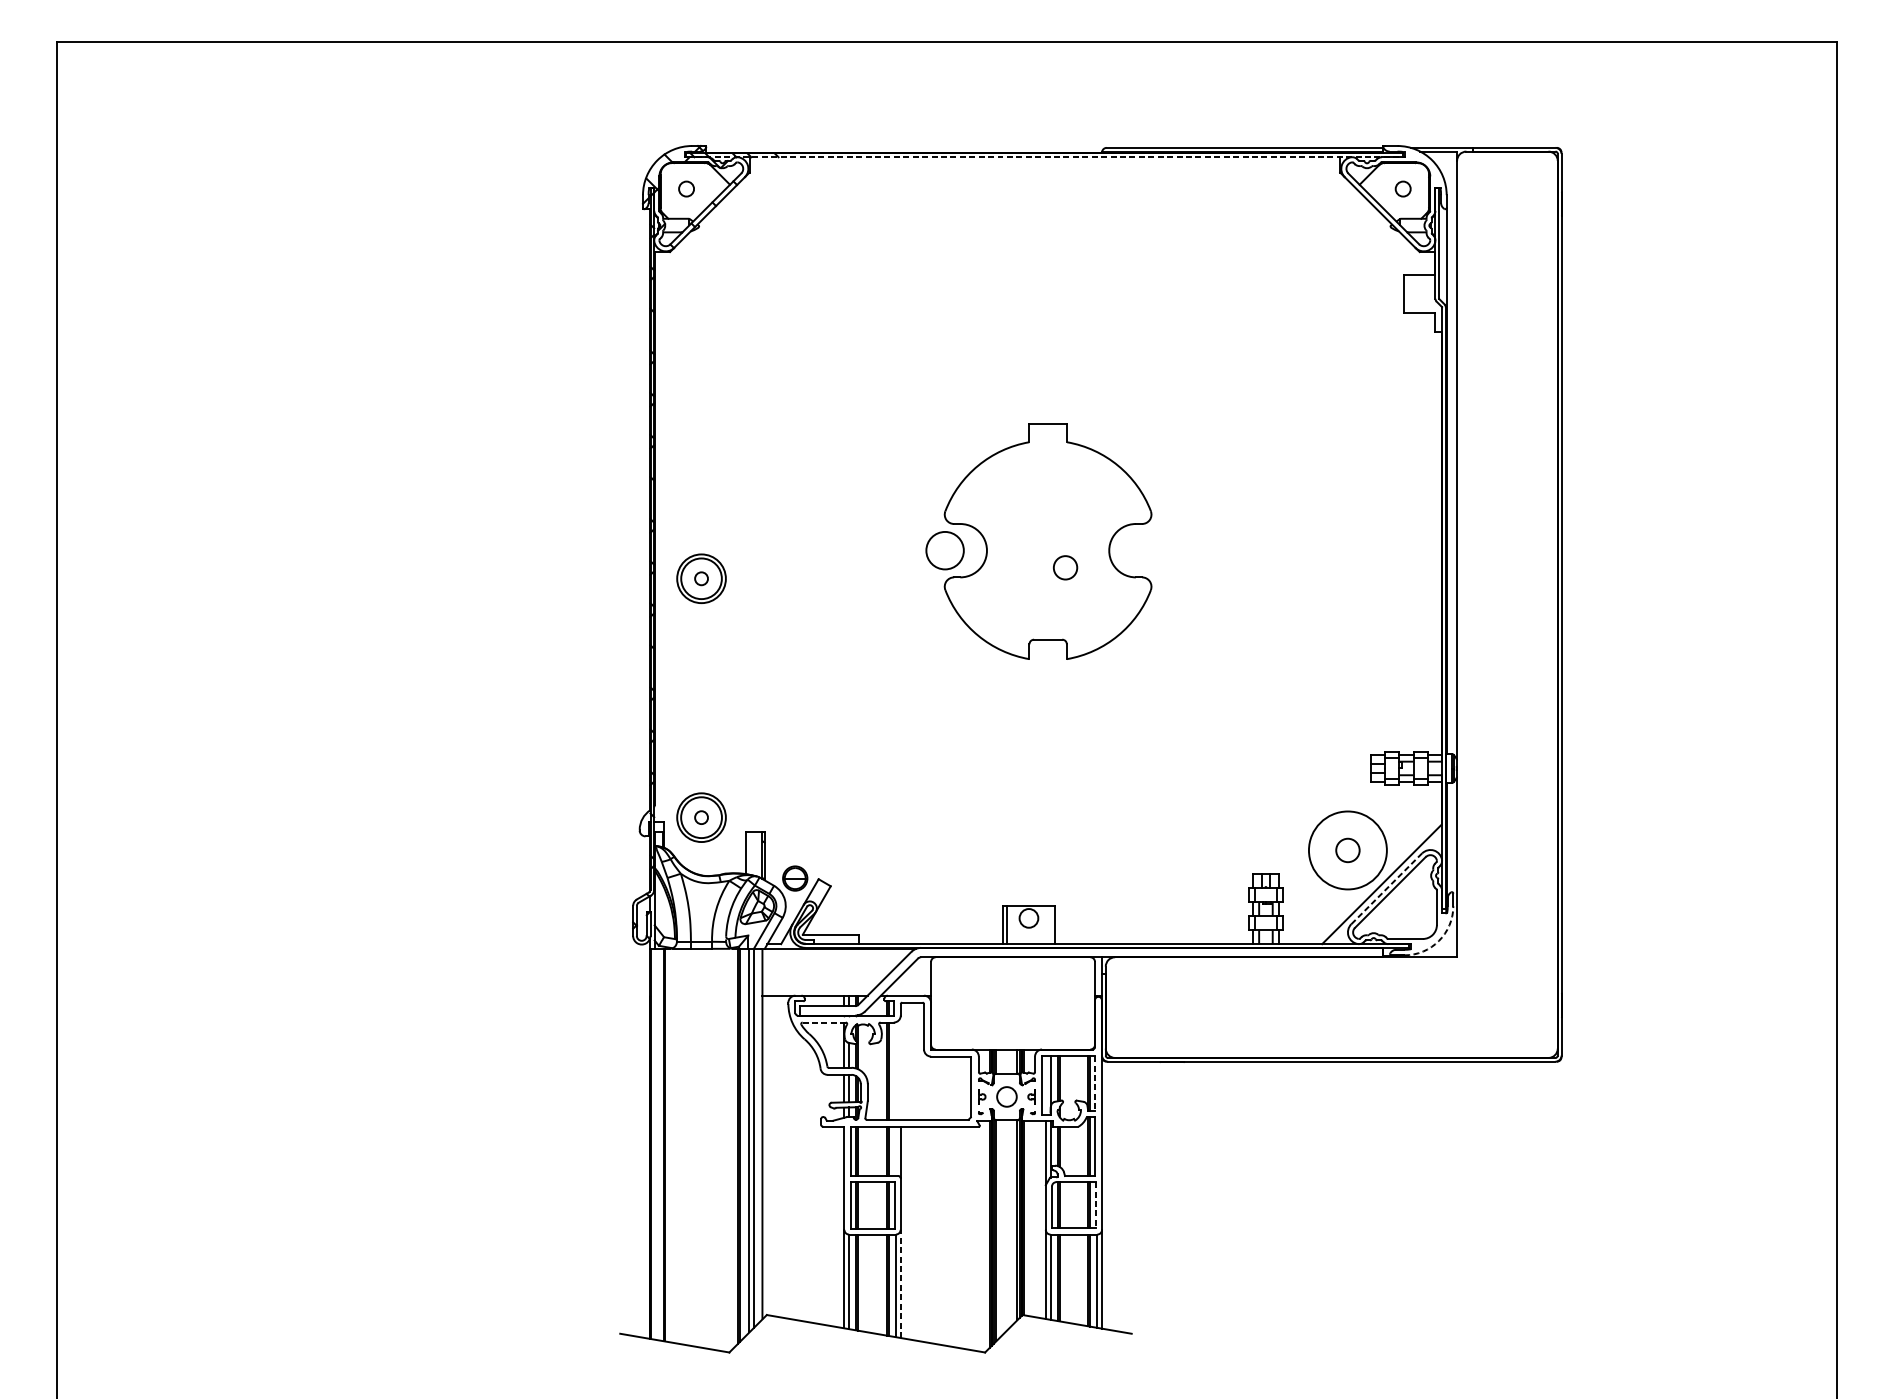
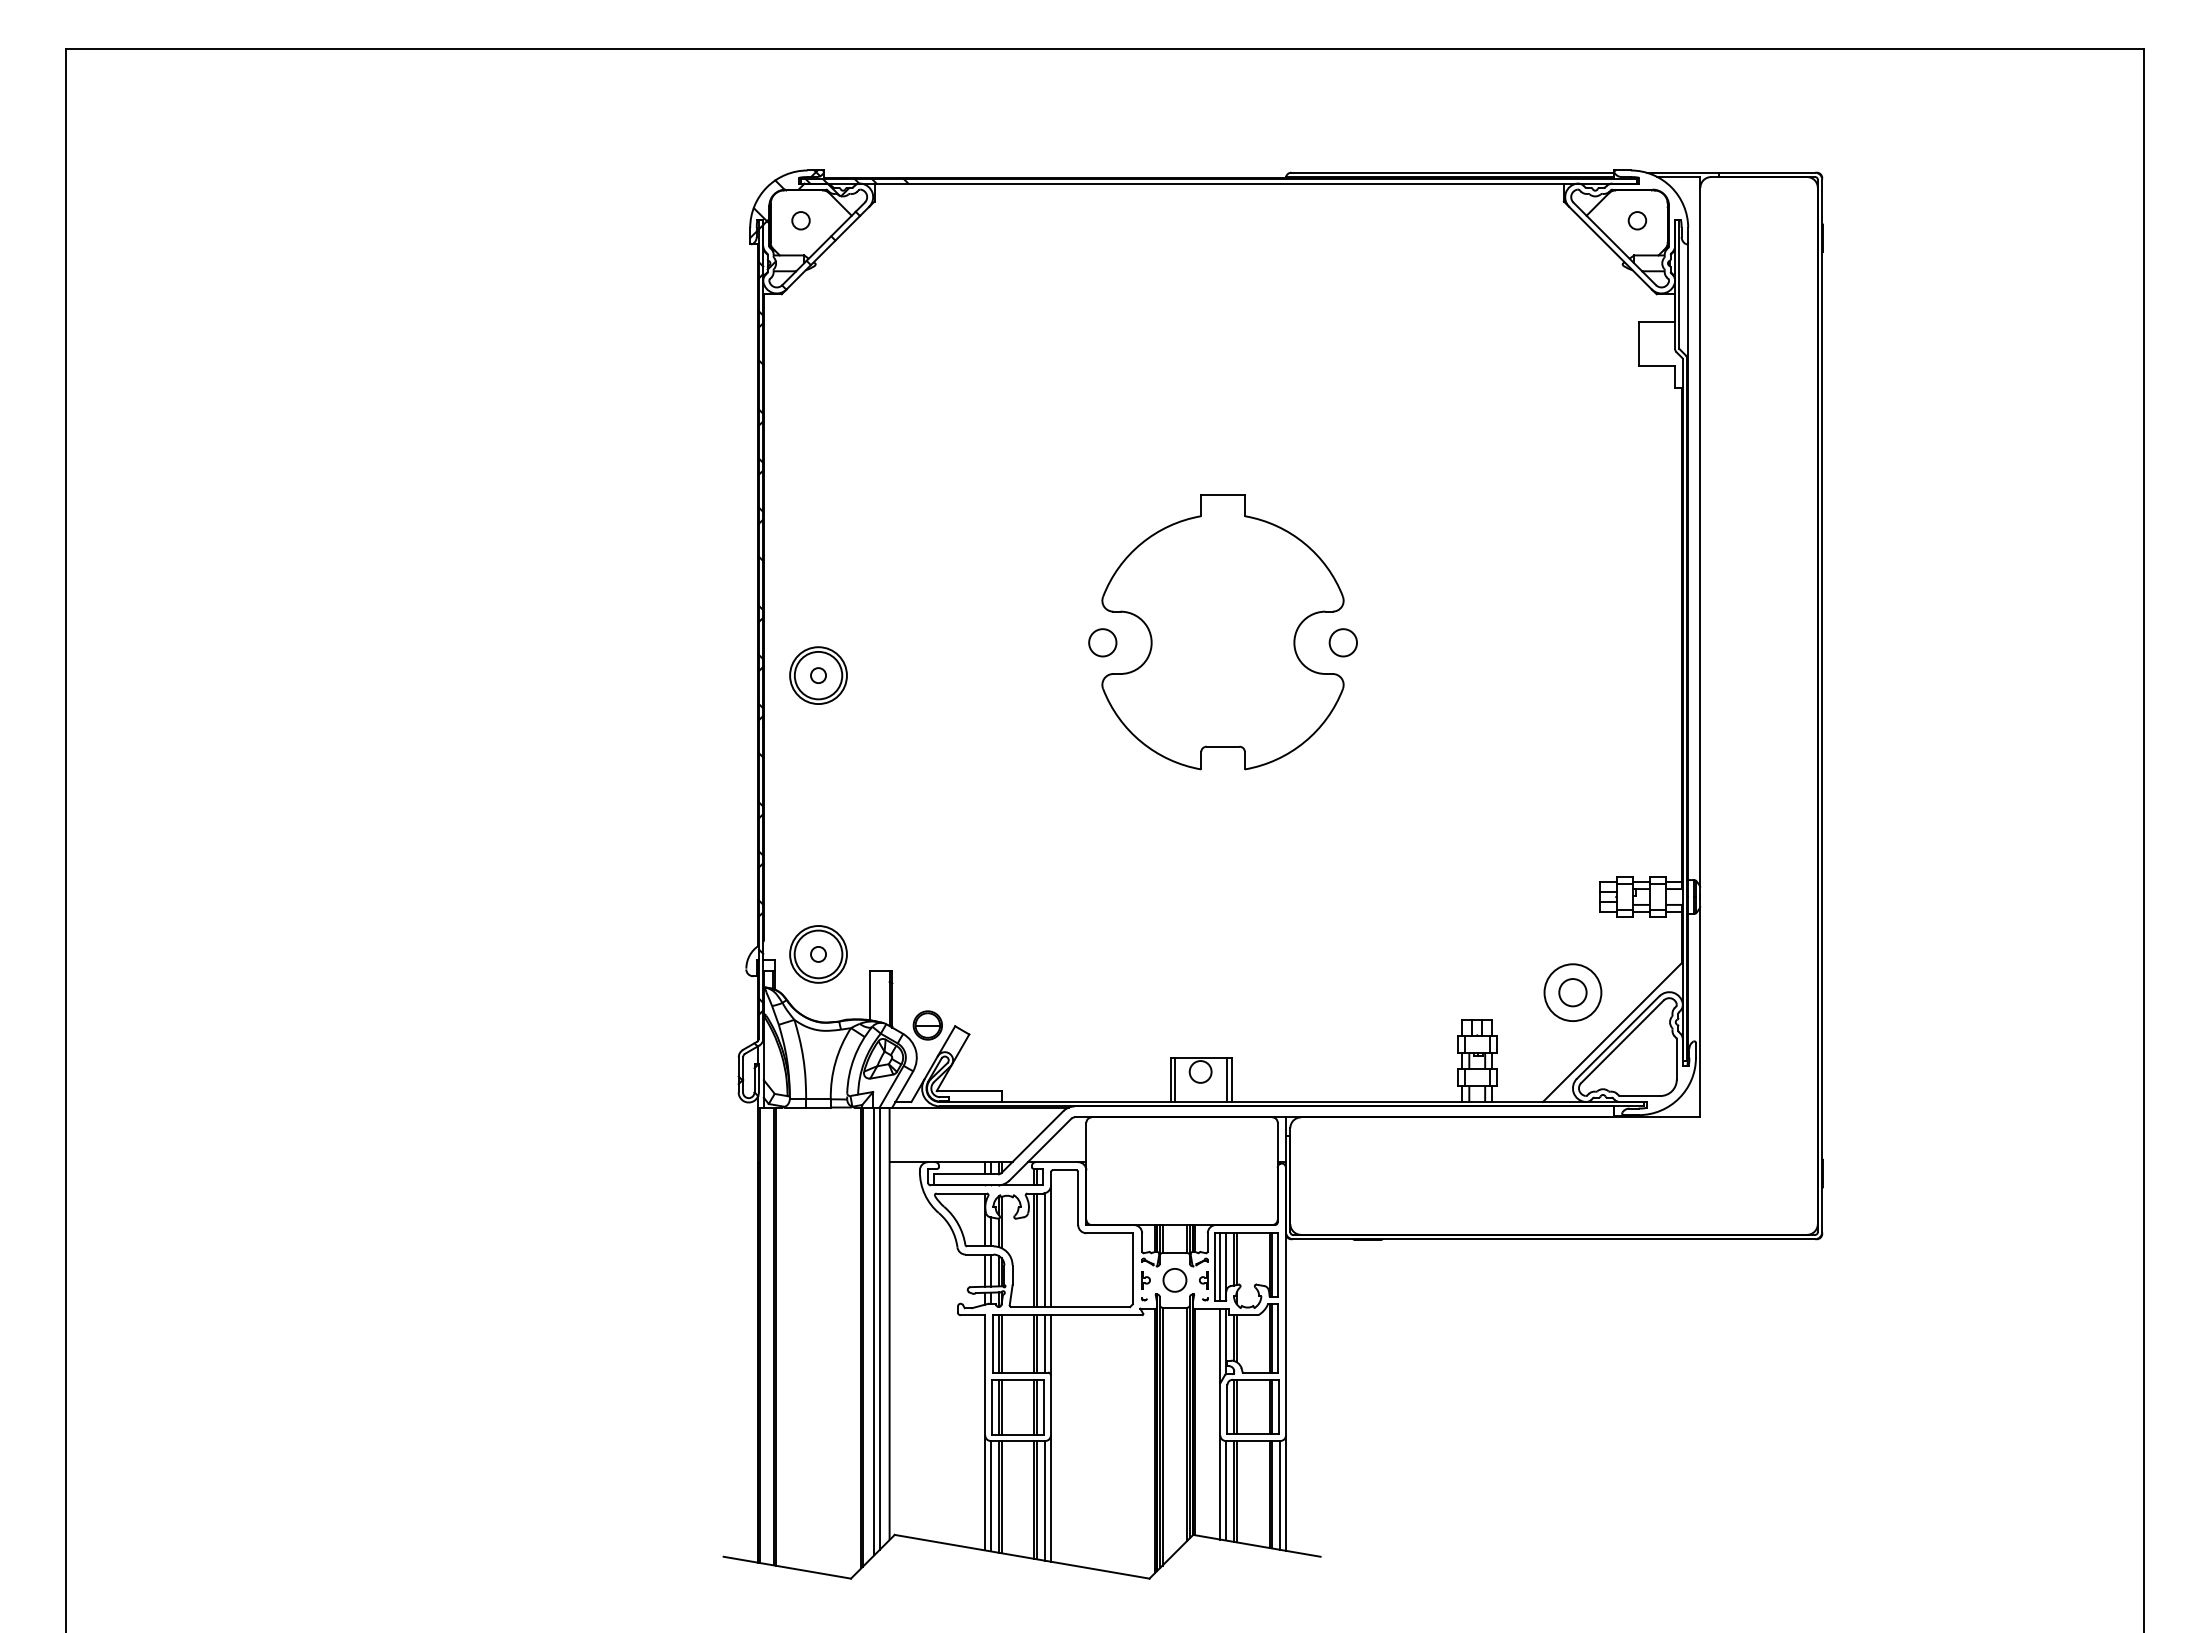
line: (1045, 157) -> (1219, 183), dashed -> solid
circle: (944, 550) -> (1102, 642), size x0.62
circle: (1064, 567) -> (1342, 642), moved
circle: (1347, 850) -> (1572, 992), size x0.62
line: (1386, 888) -> (1618, 1037), dashed -> solid
line: (1051, 924) -> (1227, 1079), added
arc: (1439, 941) -> (1679, 1098), dashed -> solid
line: (824, 1022) -> (962, 1193), dashed -> solid
line: (900, 1068) -> (1050, 1247), added
line: (896, 1071) -> (1045, 1250), added
line: (1095, 1083) -> (1278, 1264), dashed -> solid
line: (1045, 1085) -> (1220, 1266), added
line: (896, 1151) -> (1045, 1343), added
line: (1095, 1205) -> (1278, 1407), dashed -> solid
line: (900, 1283) -> (1050, 1498), dashed -> solid

